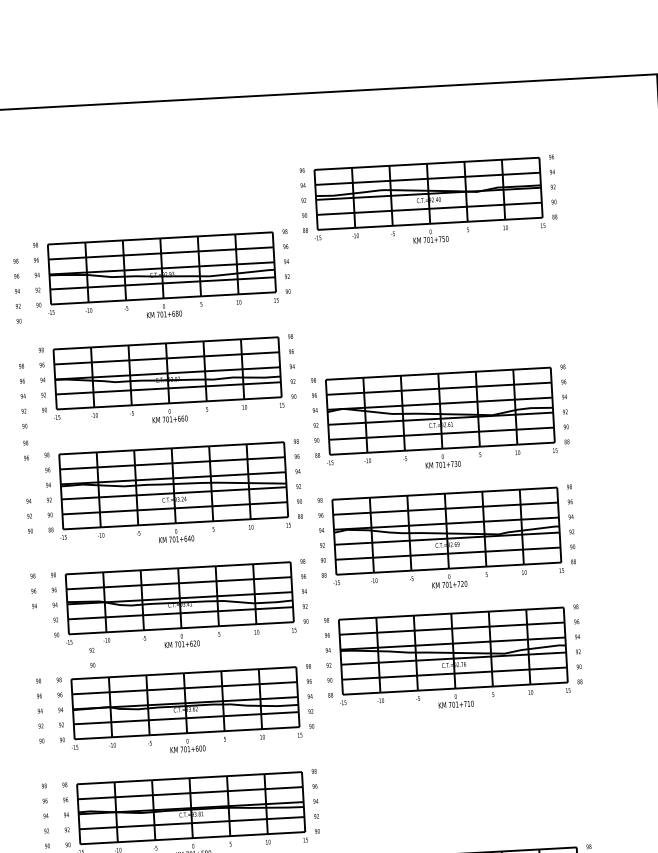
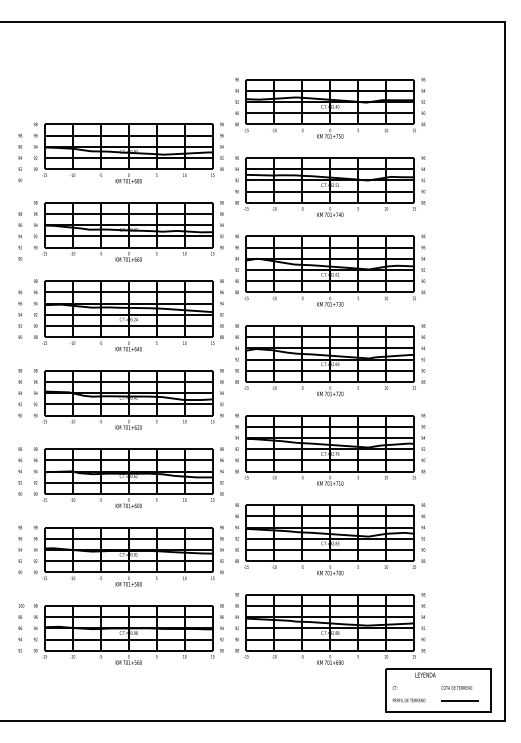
part: (434, 306) -> (330, 186), added
text: (26, 449) -> (20, 297), moved
text: (92, 657) -> (20, 409), moved
part: (460, 779) -> (330, 539), added

